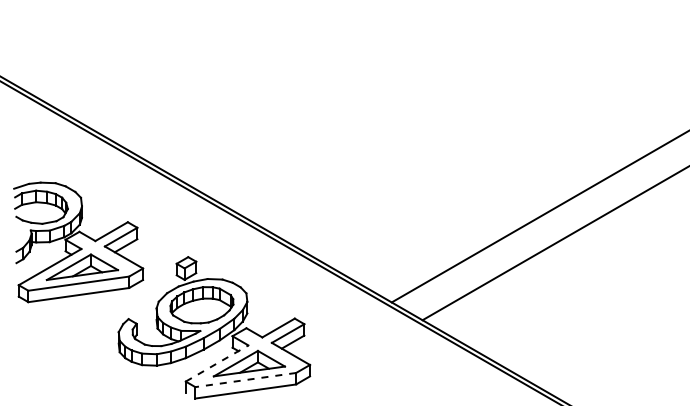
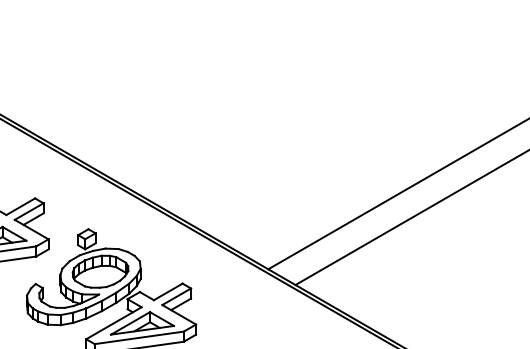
line: (217, 363) -> (114, 323), dashed -> solid
line: (245, 380) -> (139, 338), dashed -> solid

